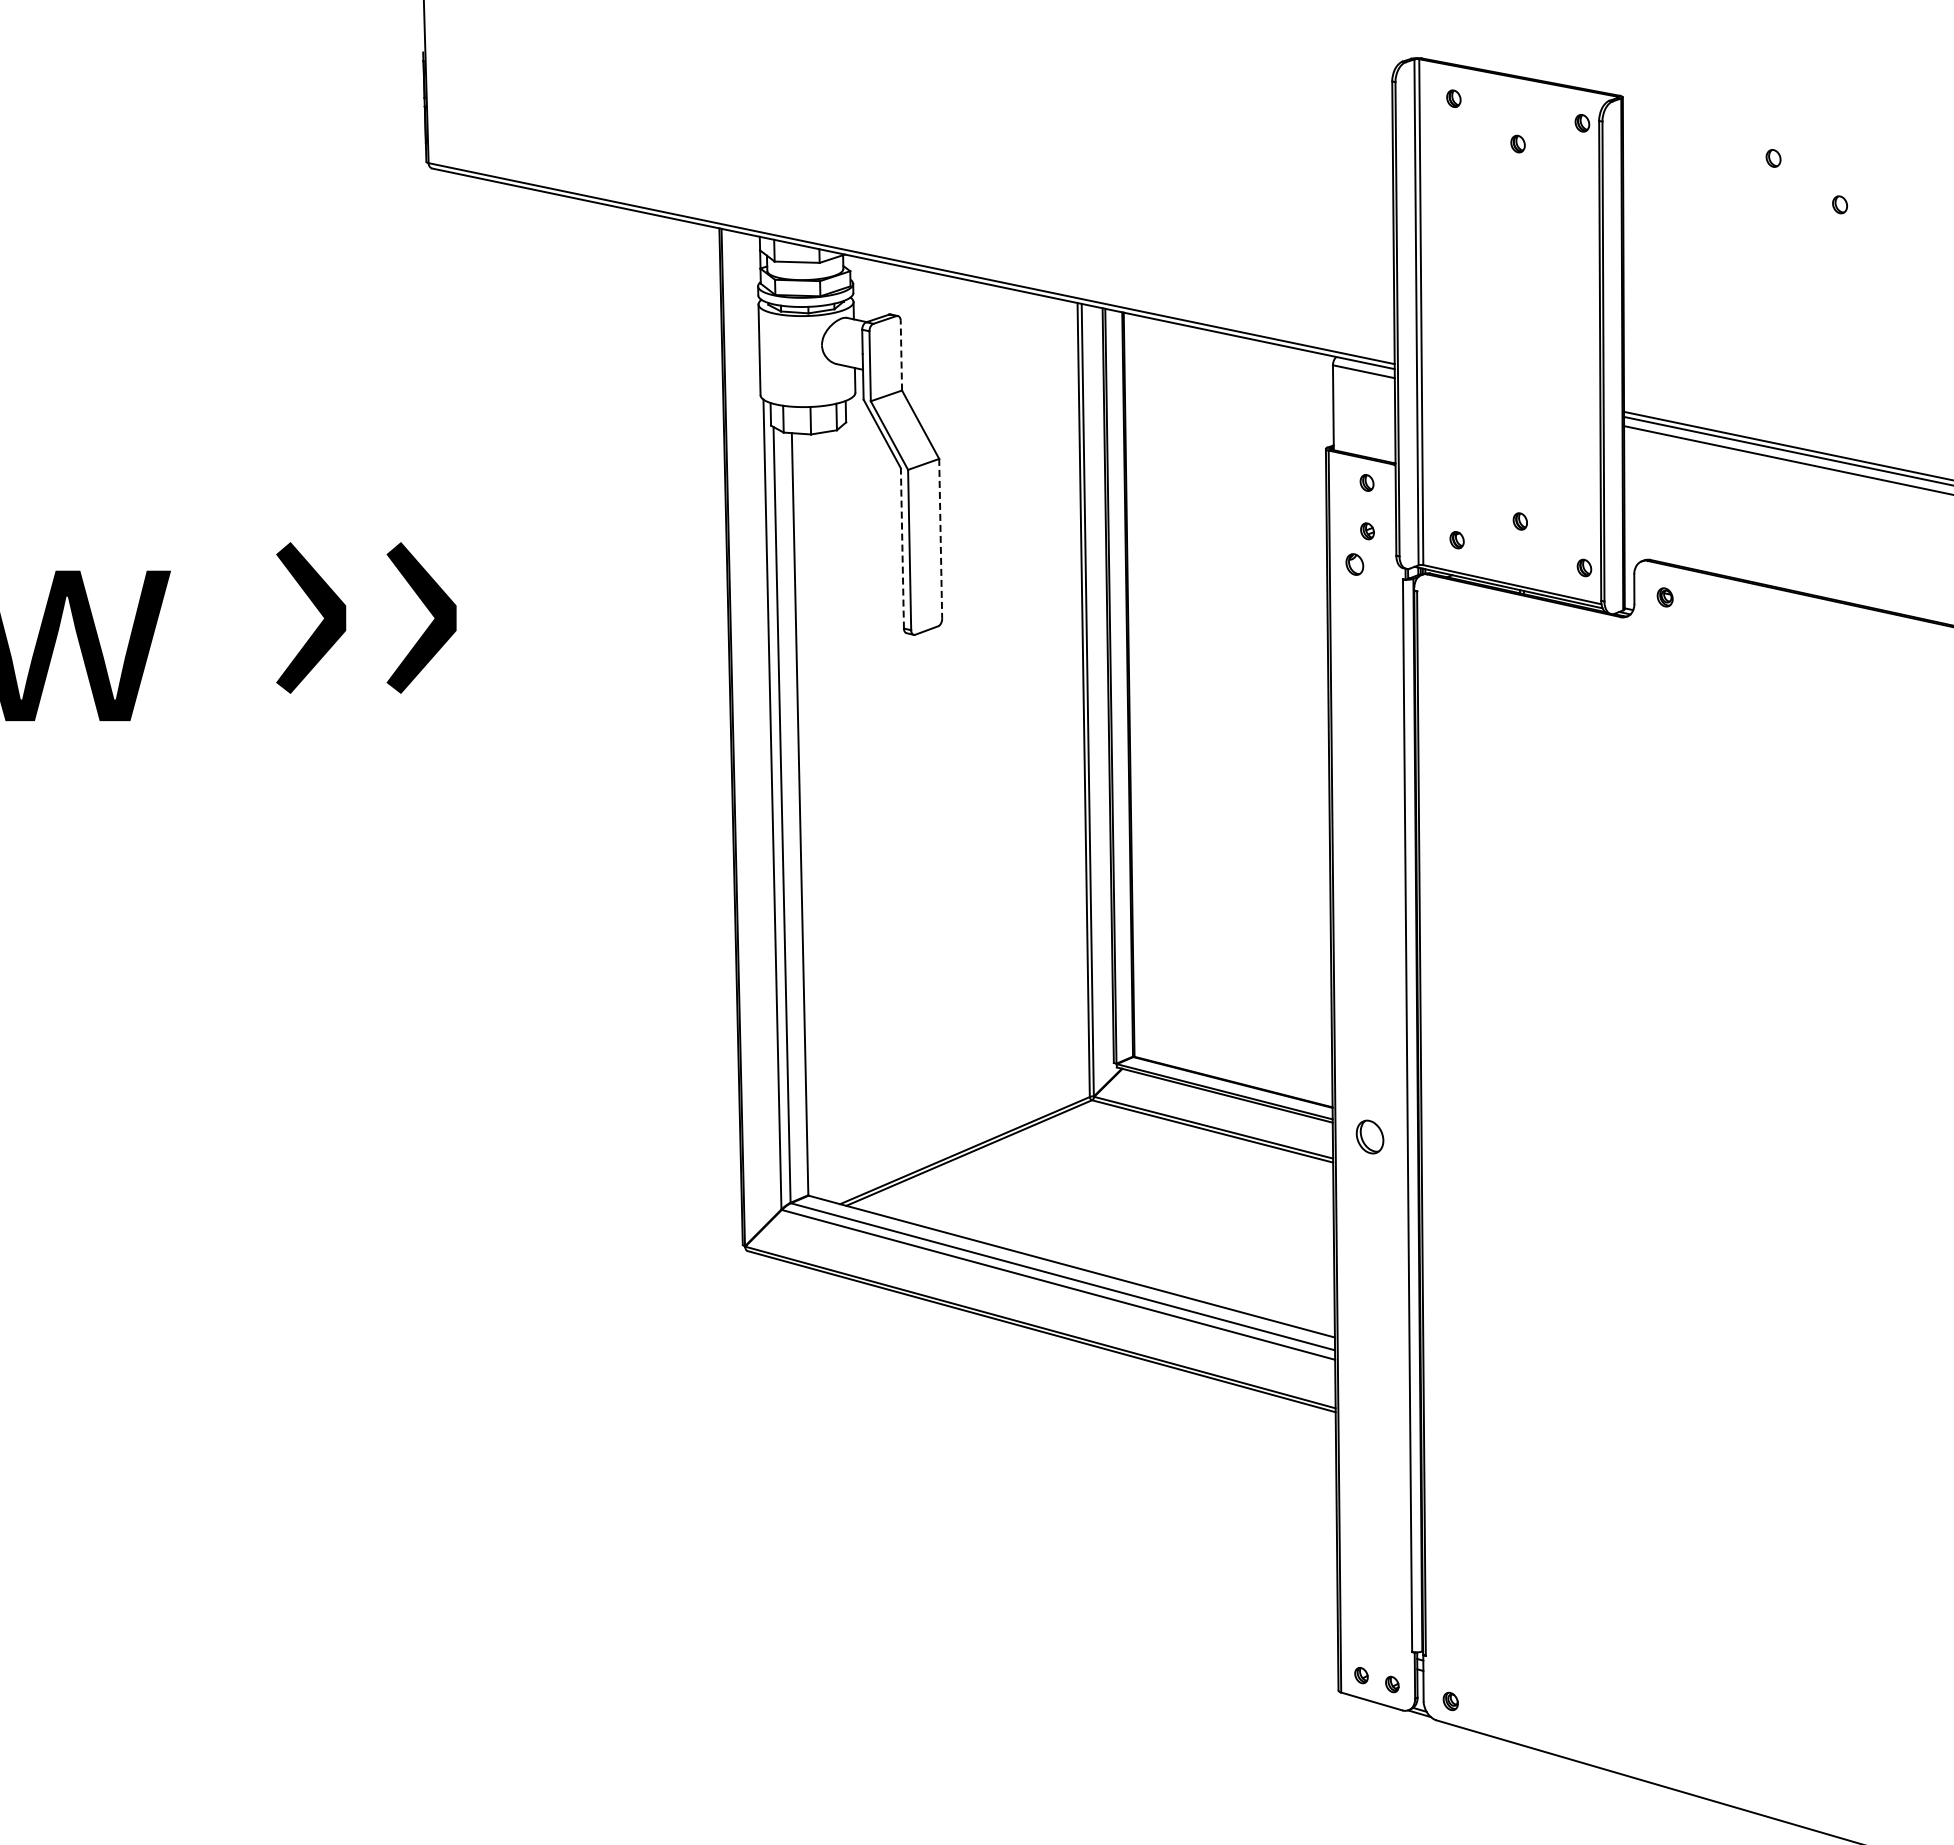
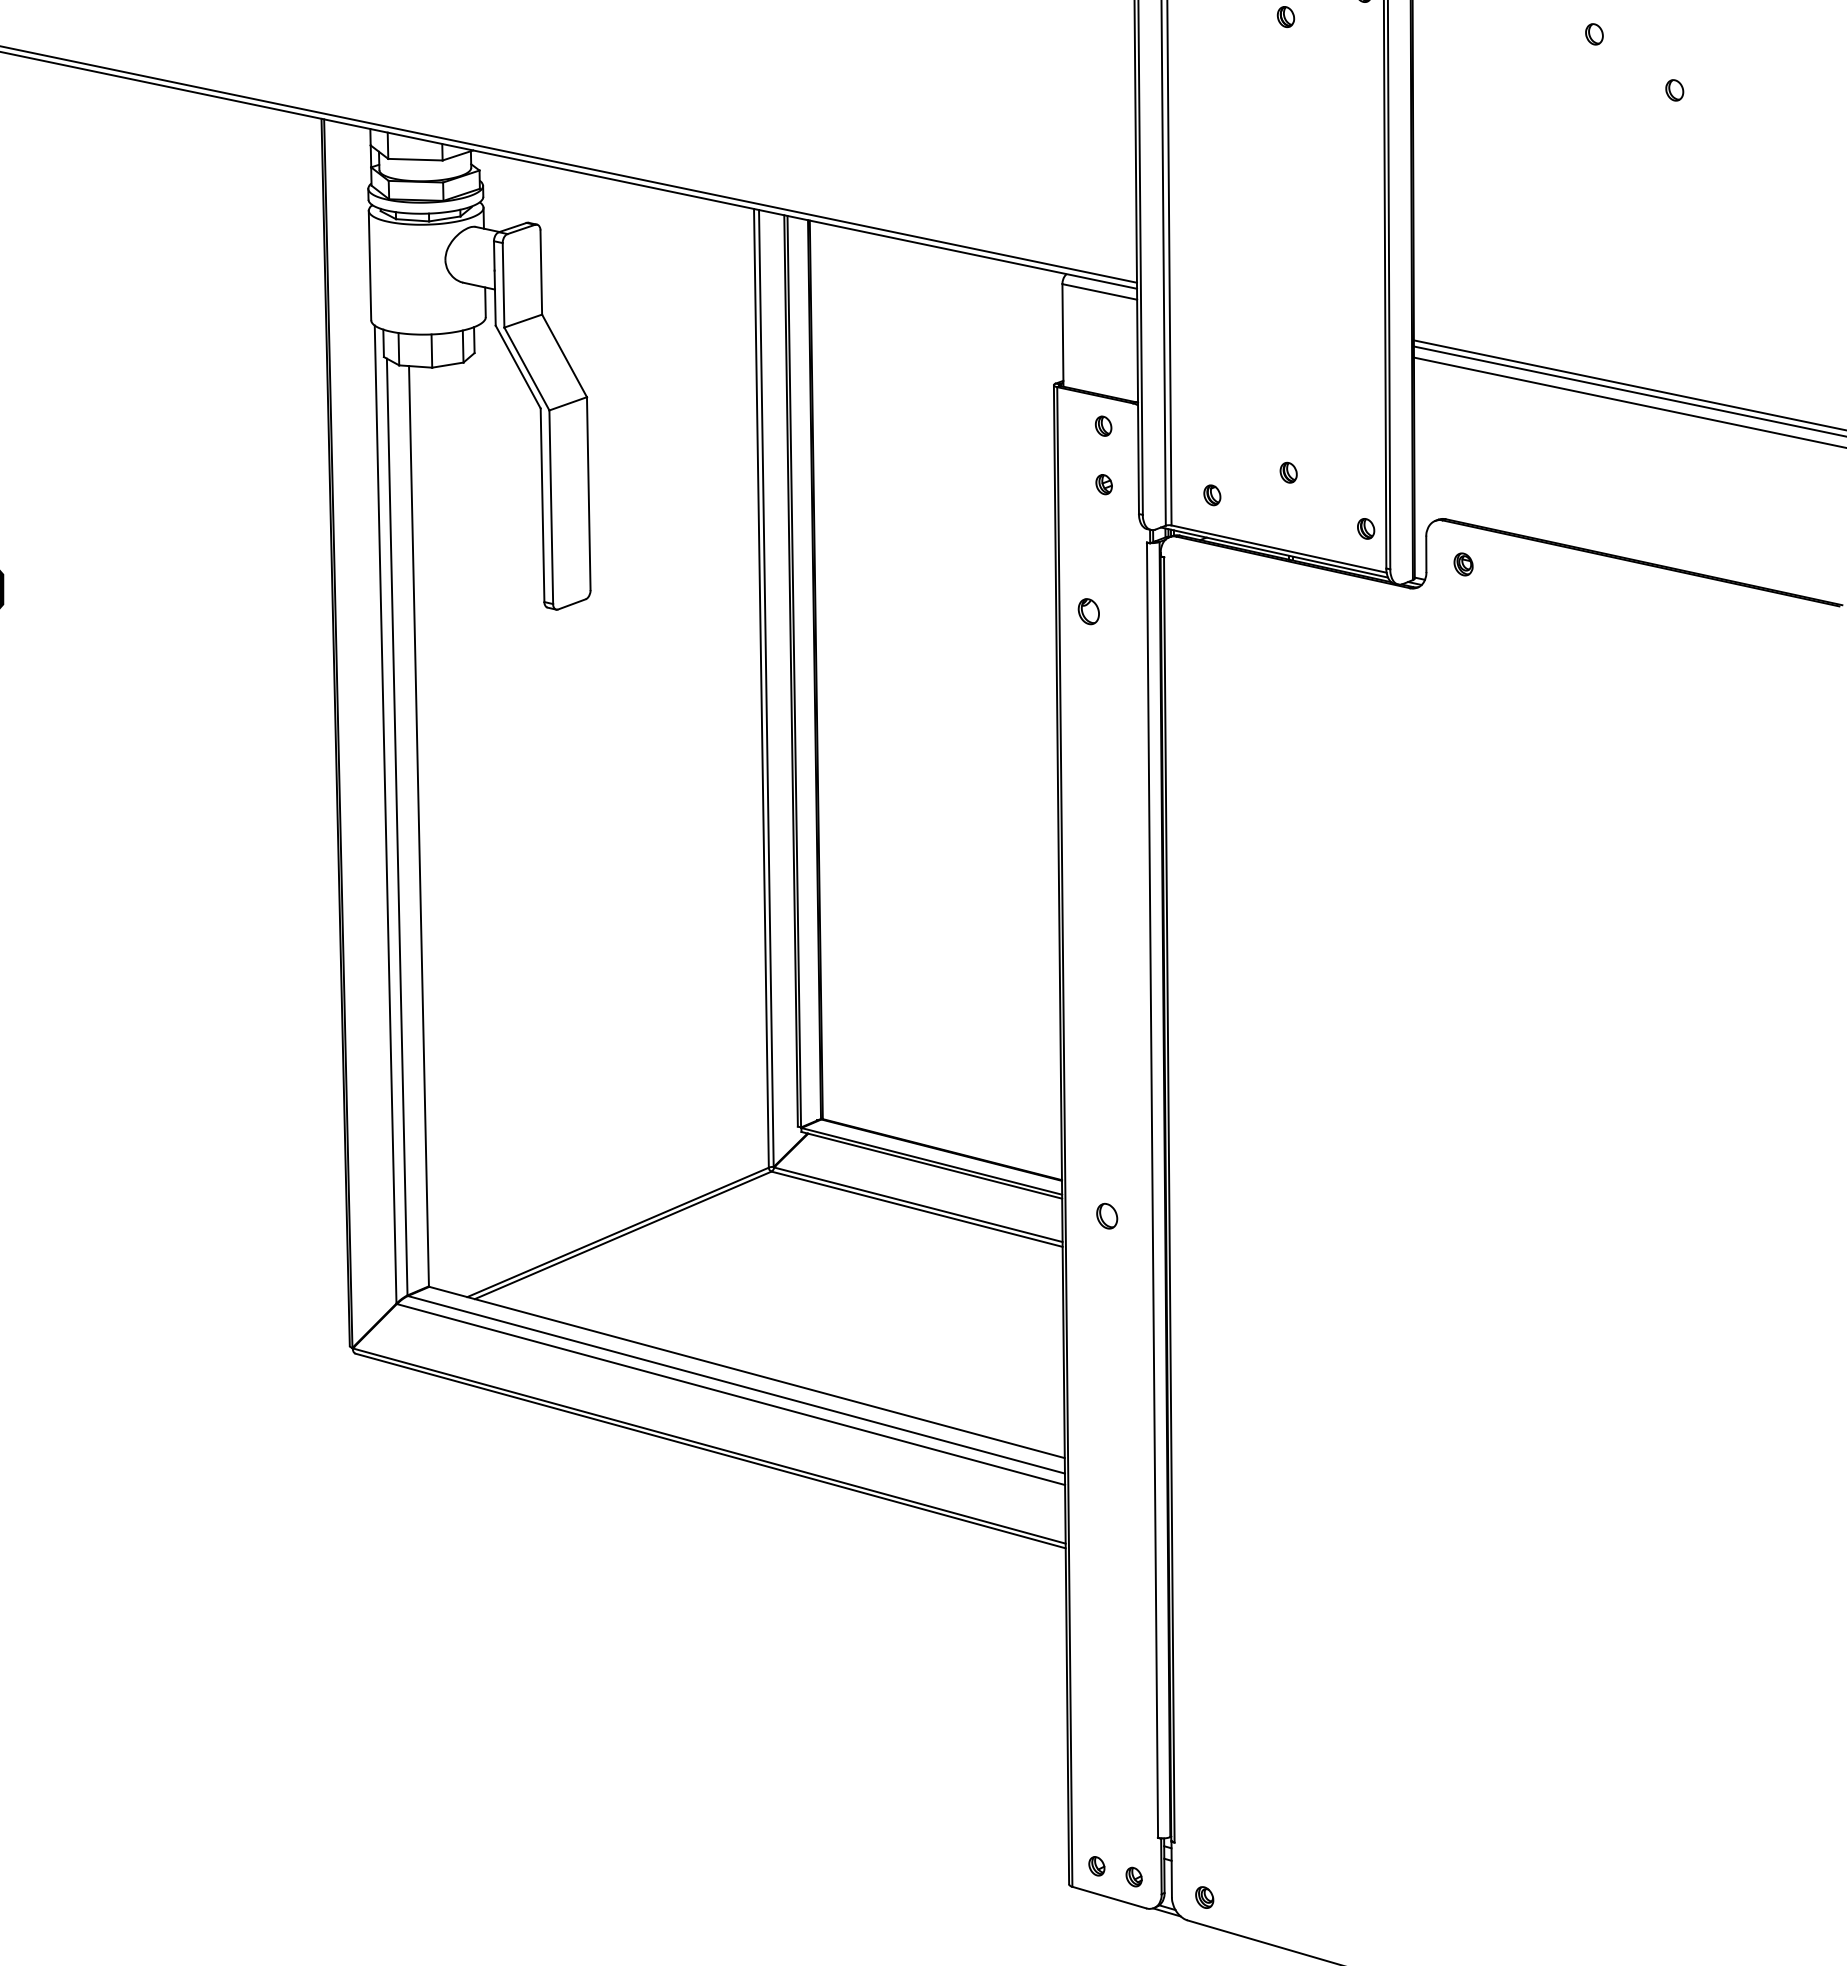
line: (901, 355) -> (541, 272), dashed -> solid
line: (940, 538) -> (588, 493), dashed -> solid
line: (902, 547) -> (542, 504), dashed -> solid
part: (1354, 564) -> (1088, 611), moved
part: (1369, 1137) -> (1106, 1216), size x0.62

